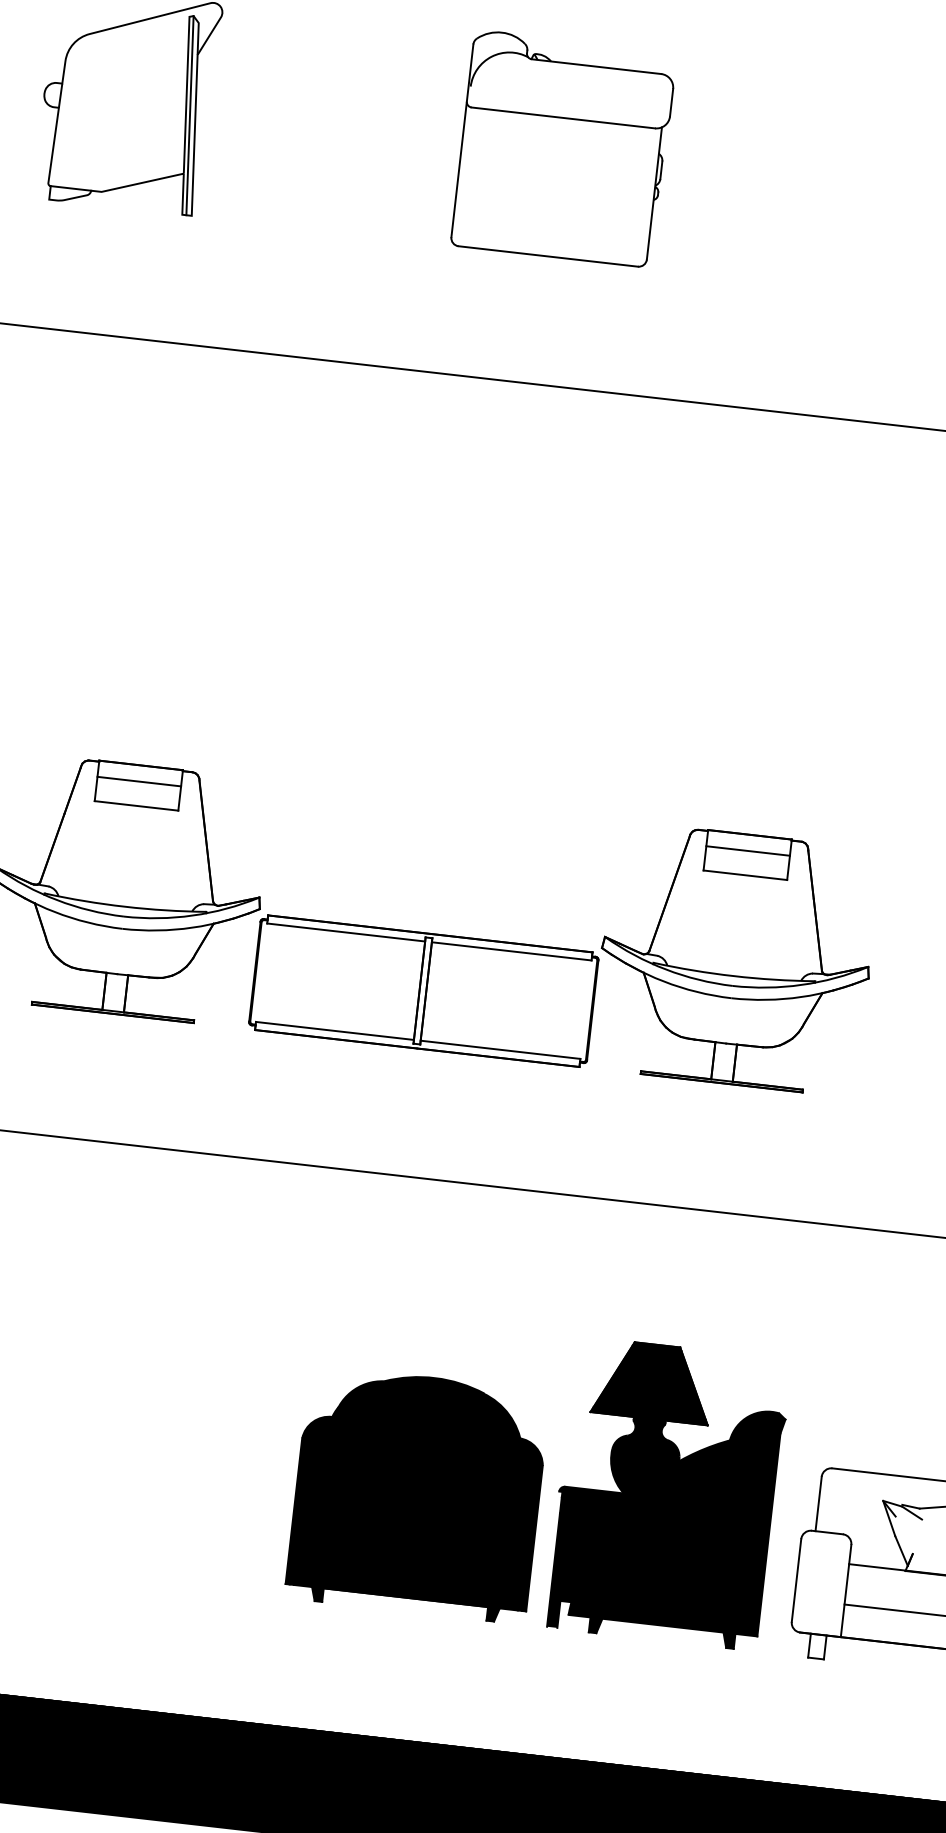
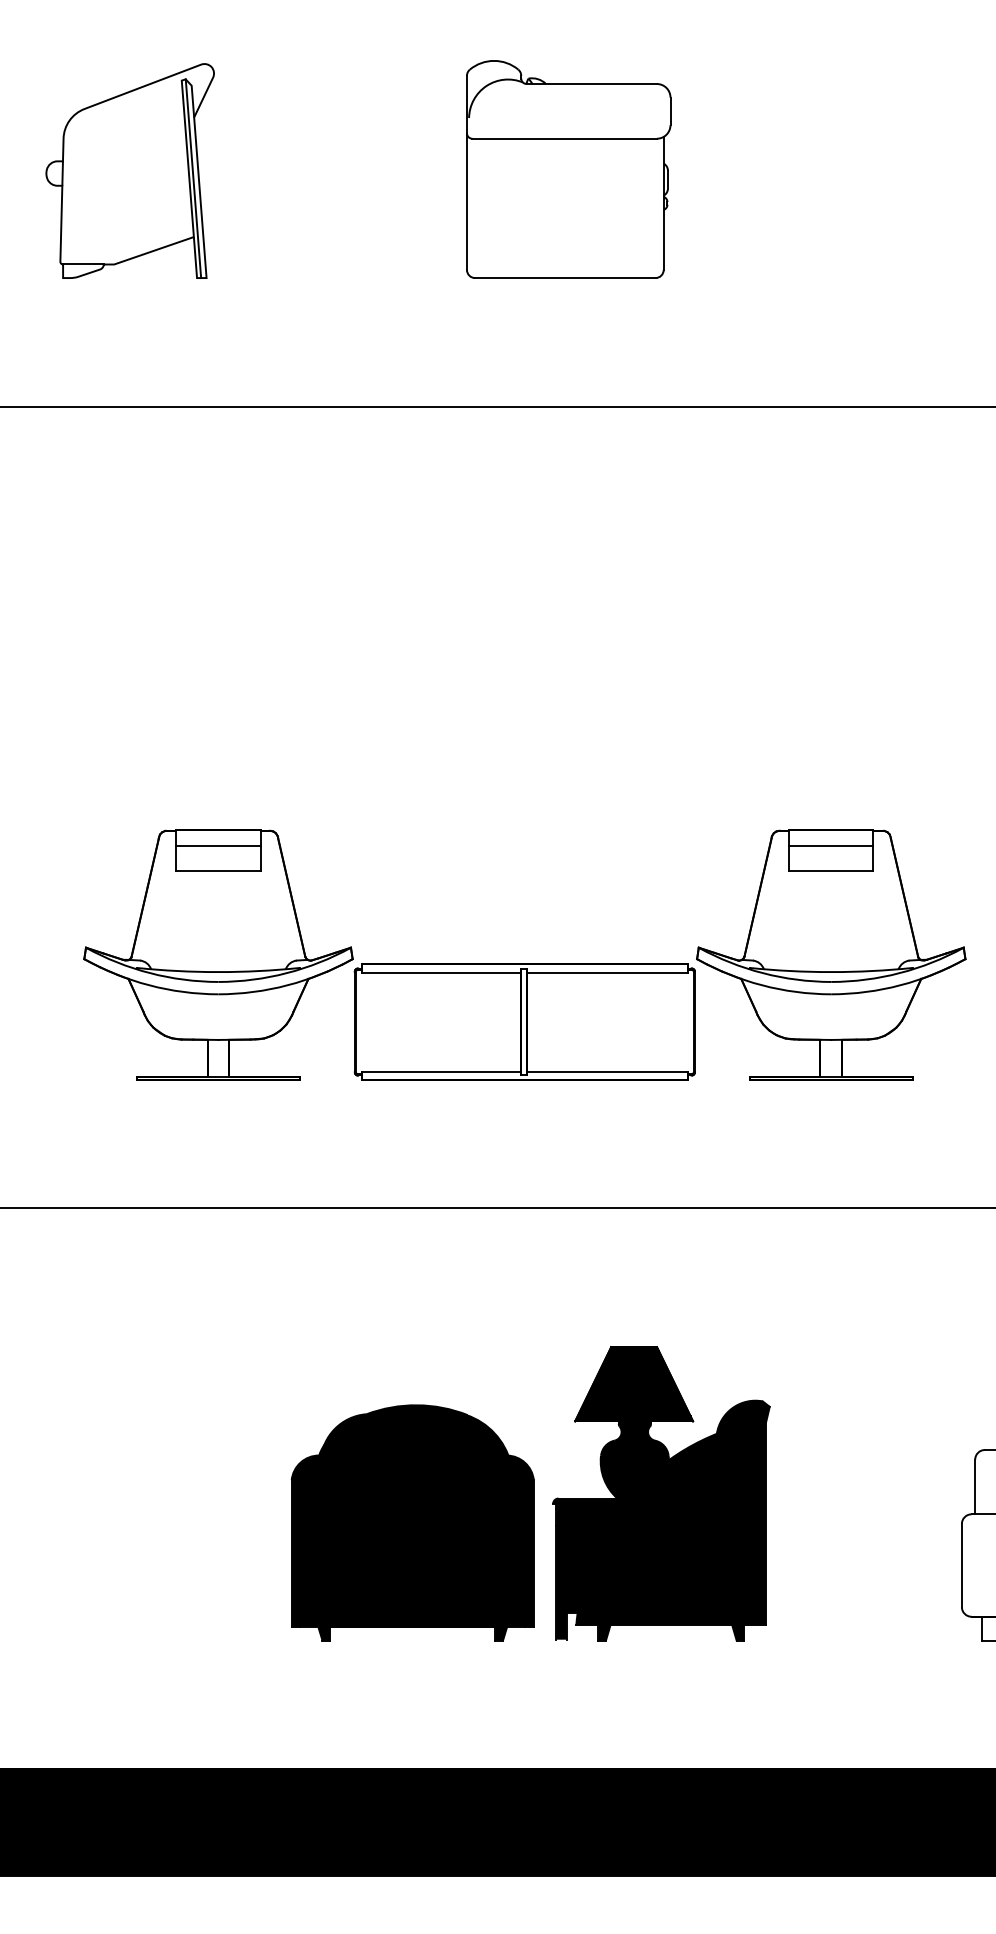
part: (537, 1478) -> (530, 1493), moved

